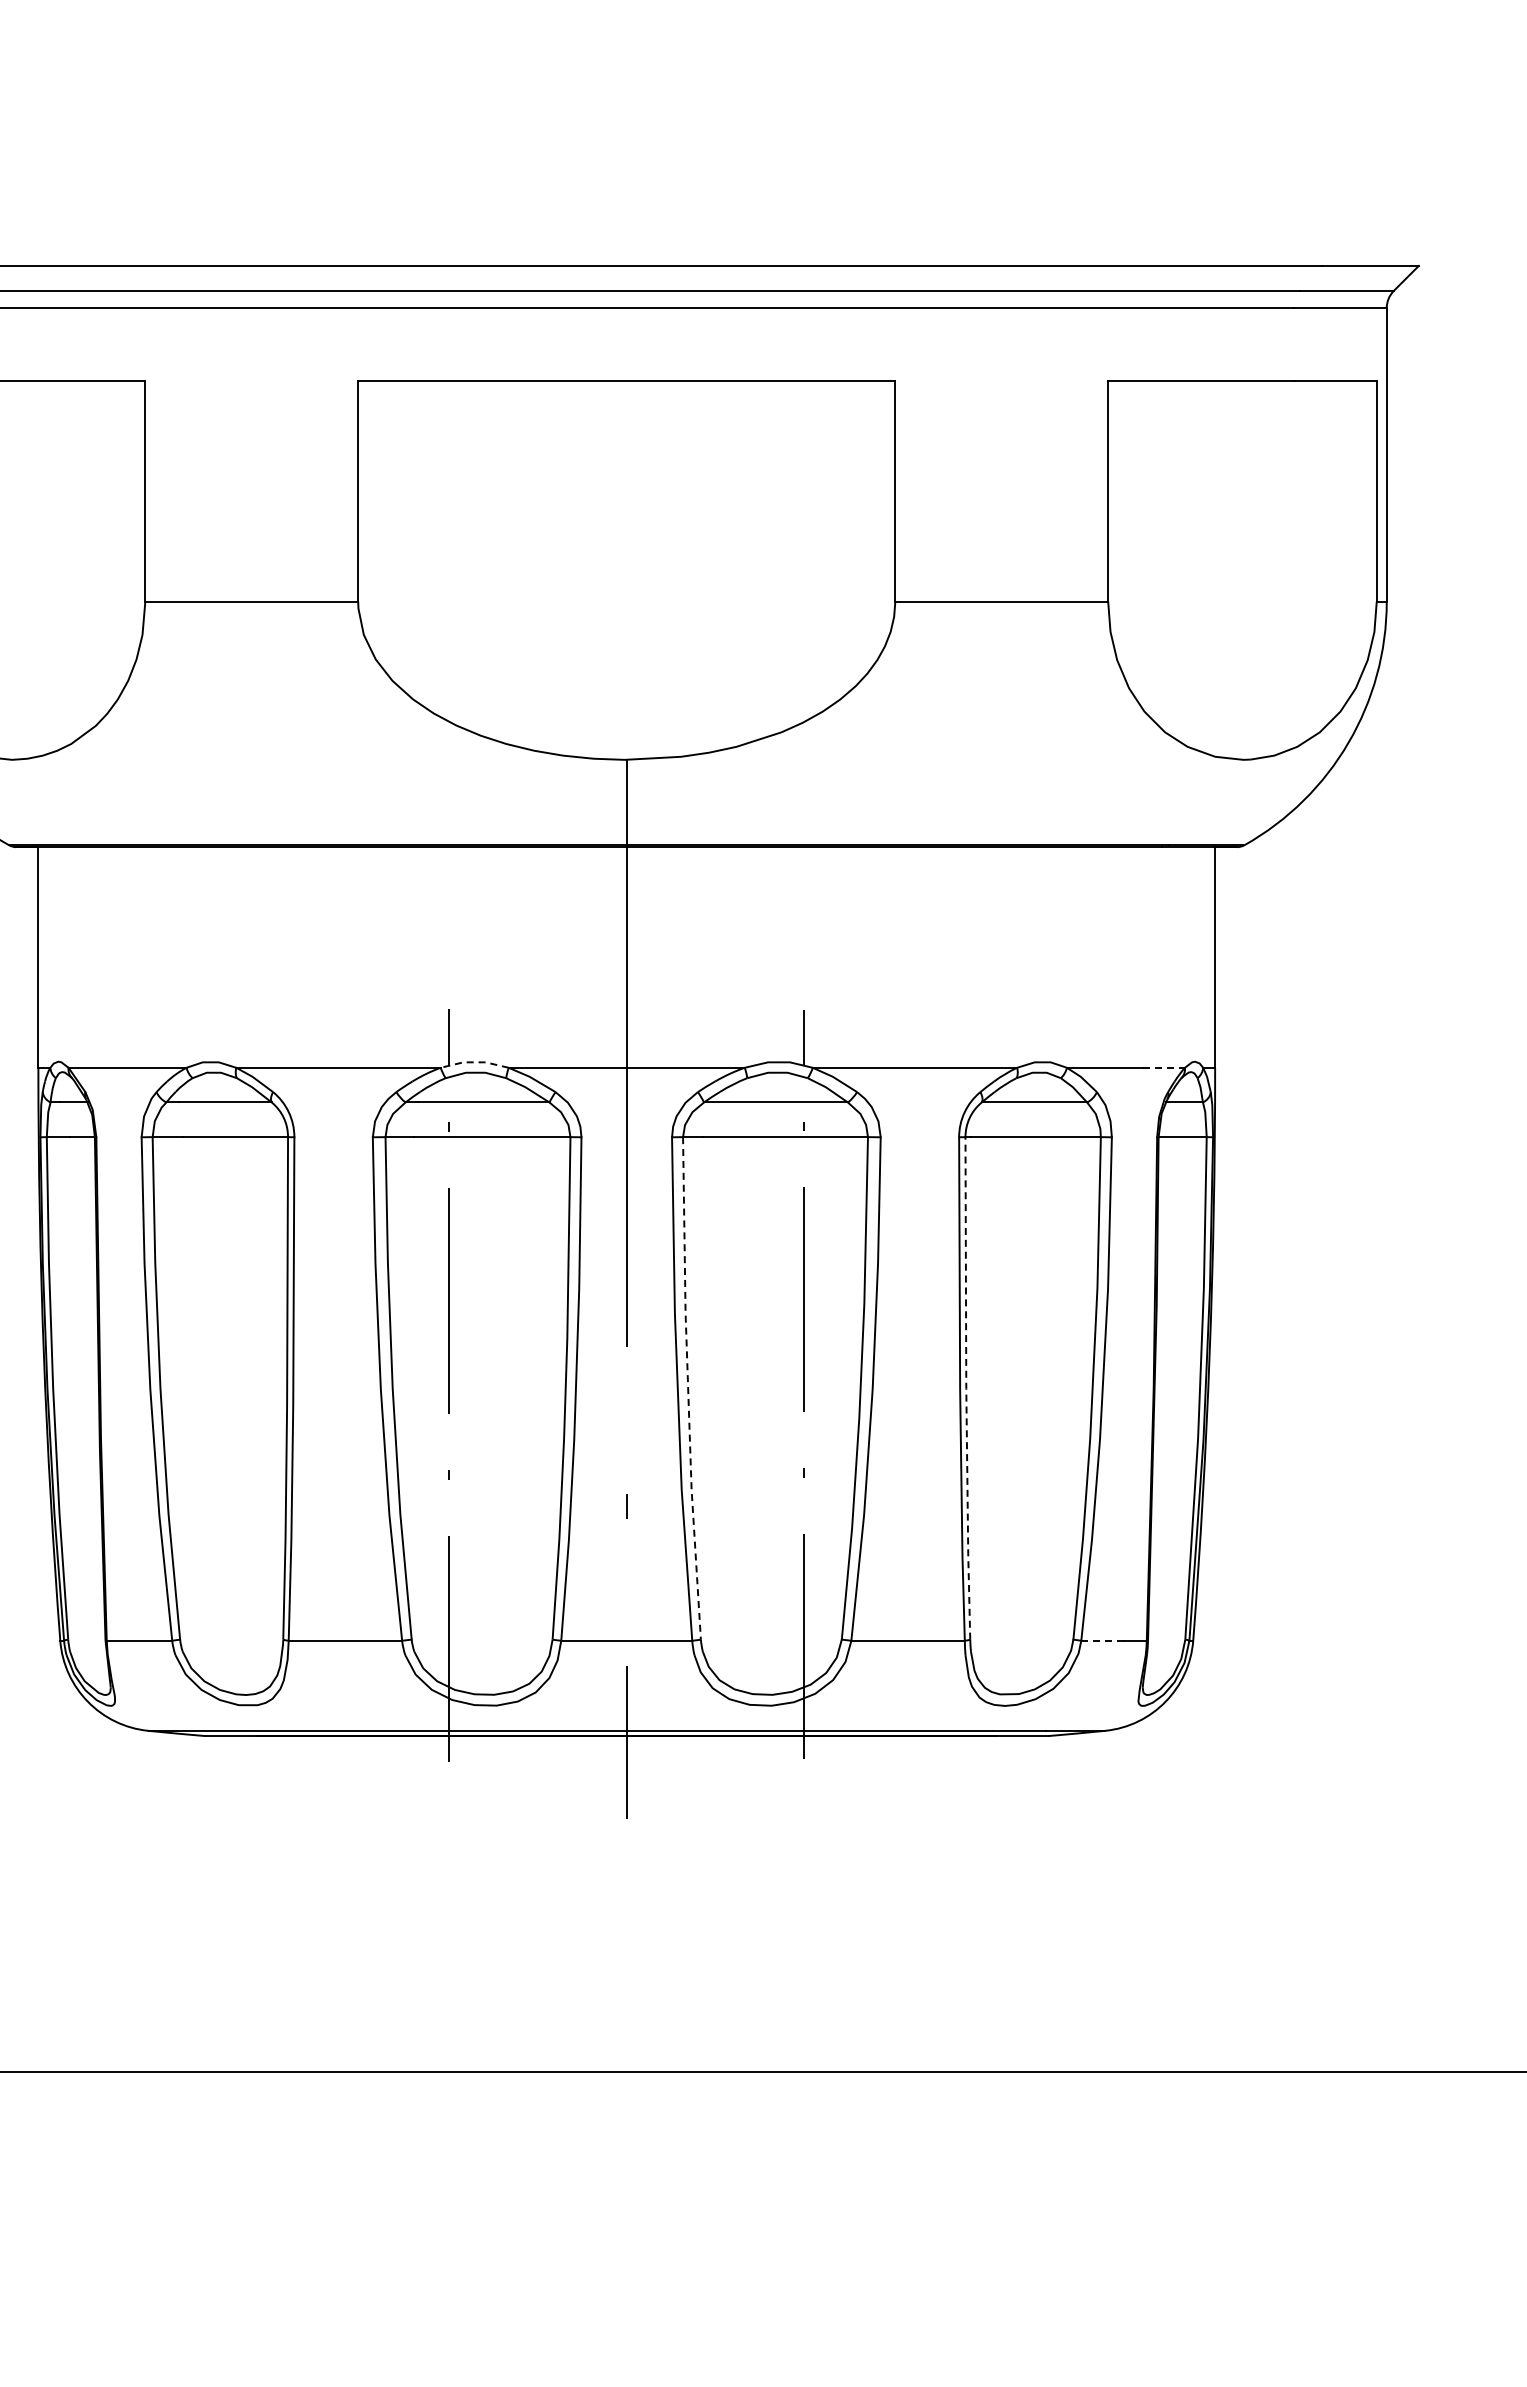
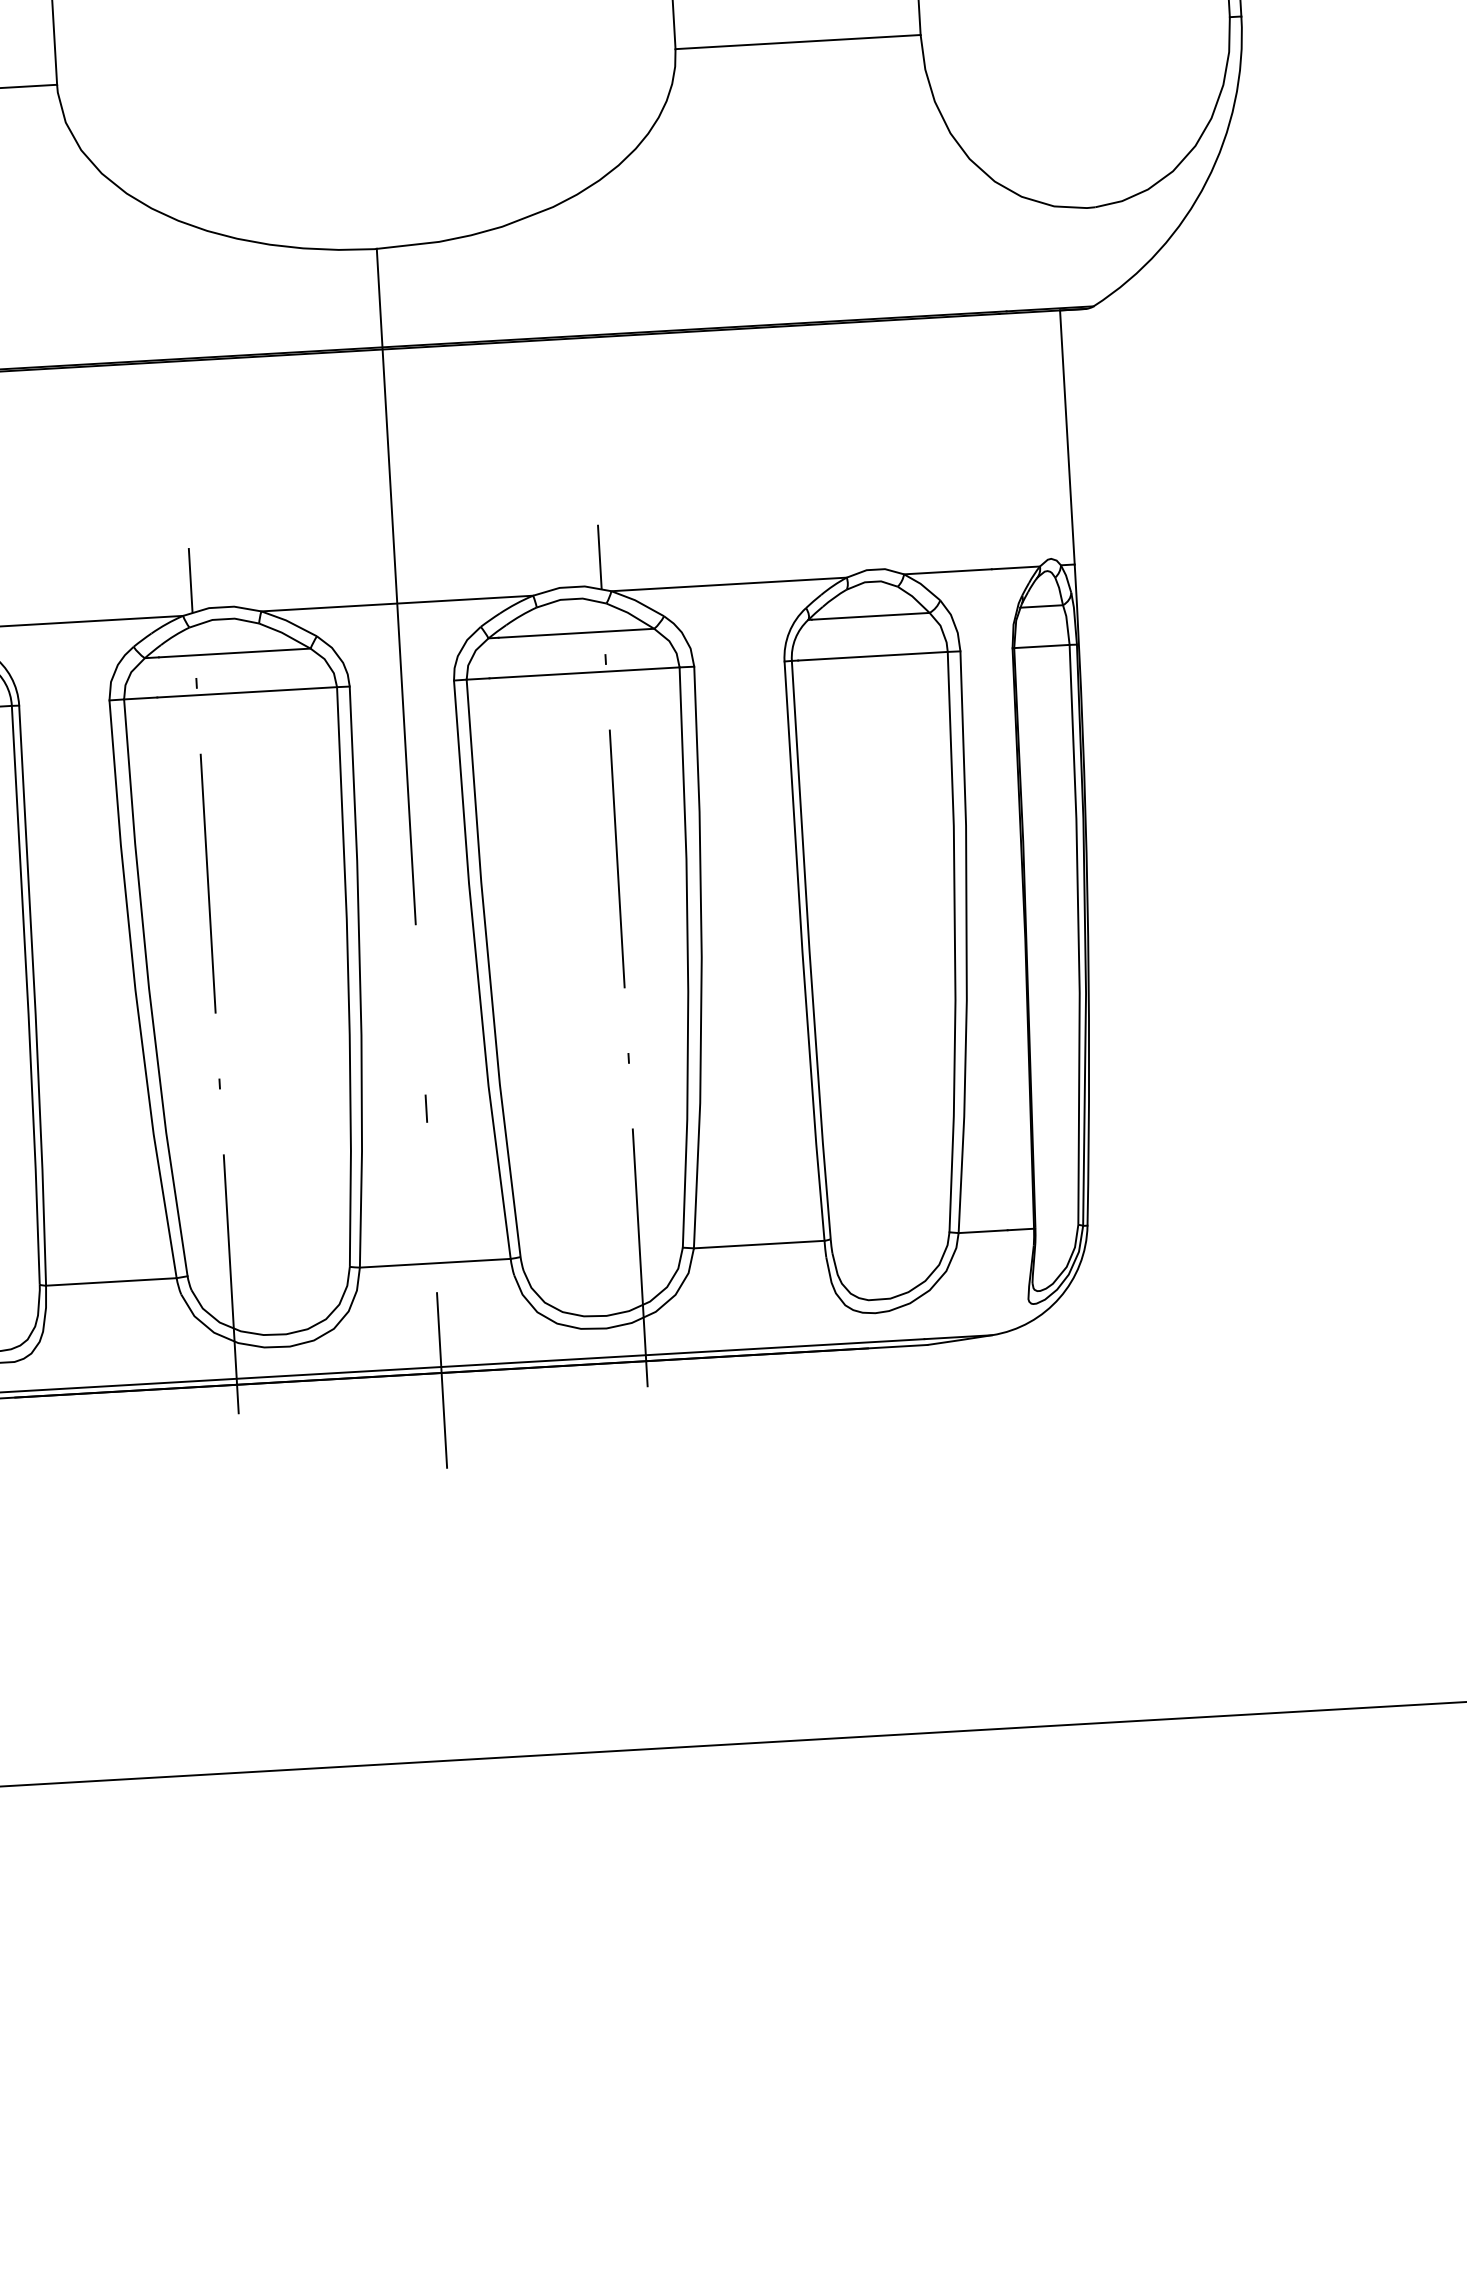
line: (474, 1062) -> (221, 607), dashed -> solid
line: (1164, 1067) -> (1016, 567), dashed -> solid
line: (688, 1388) -> (489, 968), dashed -> solid
line: (966, 1388) -> (809, 950), dashed -> solid
line: (1103, 1640) -> (984, 1231), dashed -> solid

